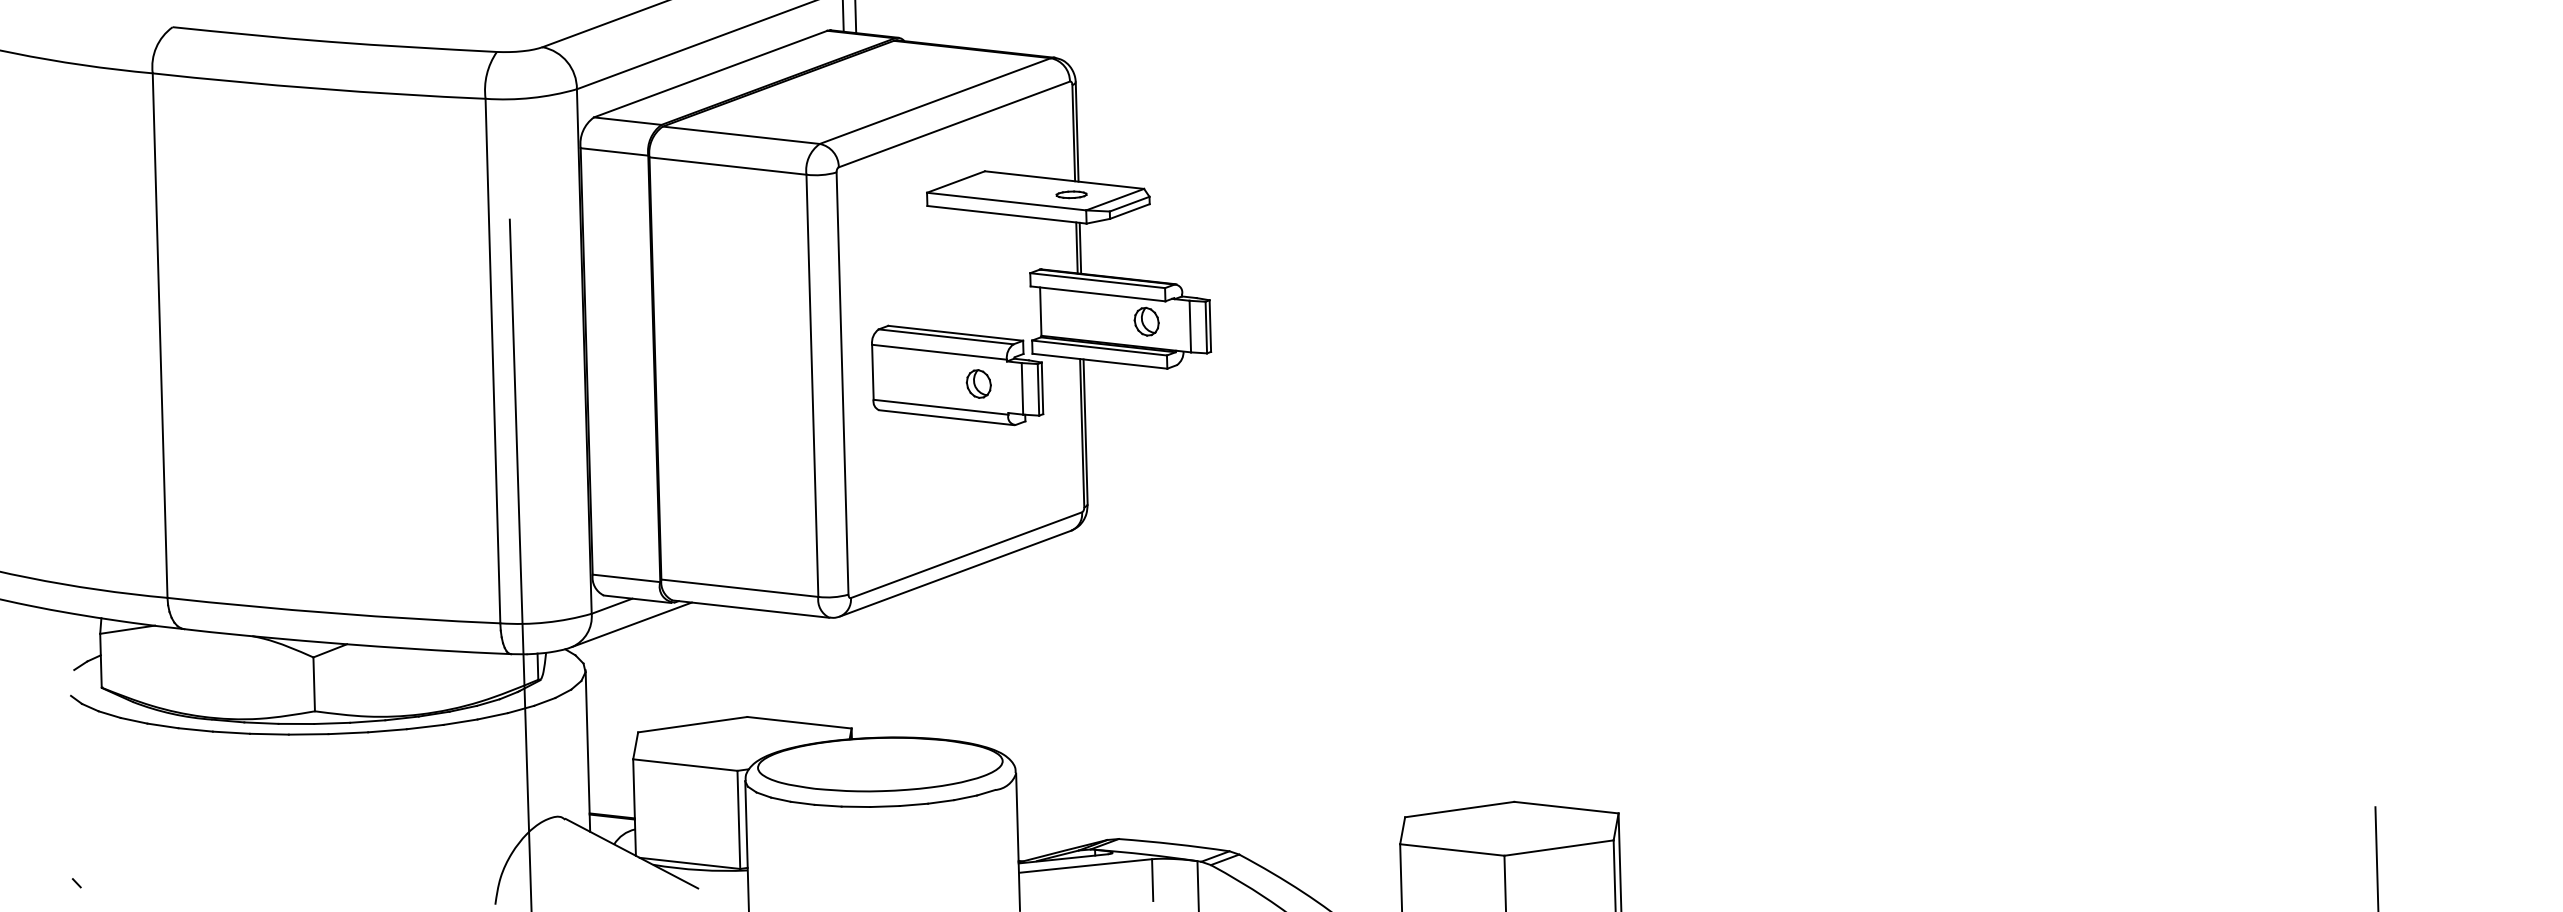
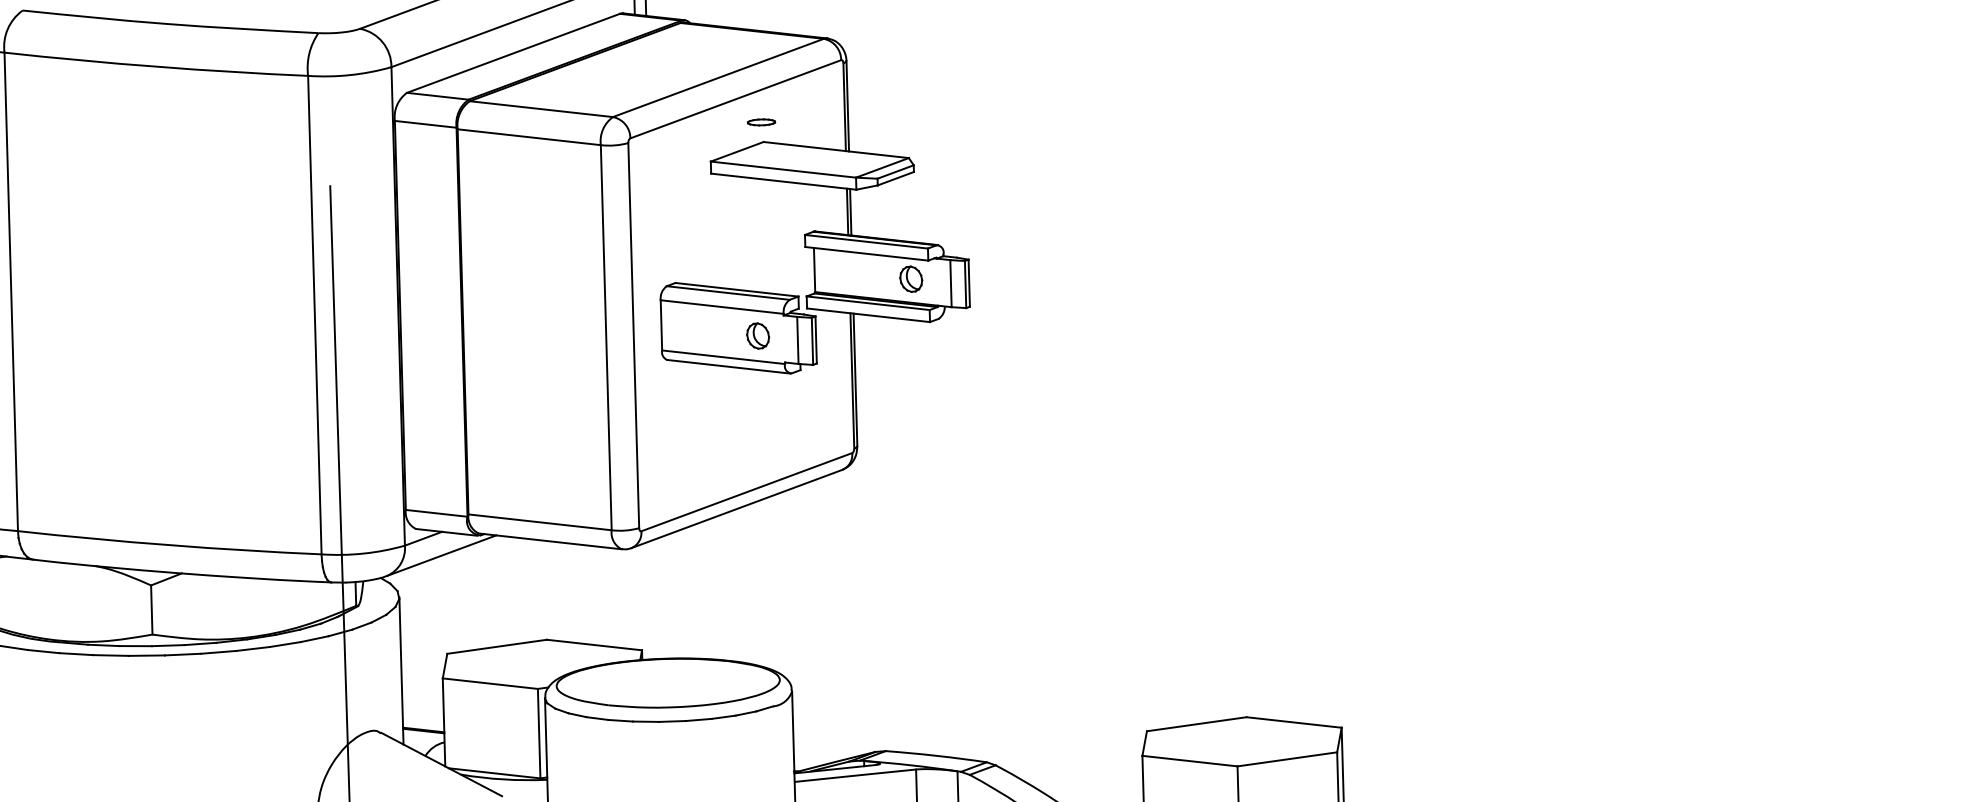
part: (1071, 194) -> (761, 122), moved

